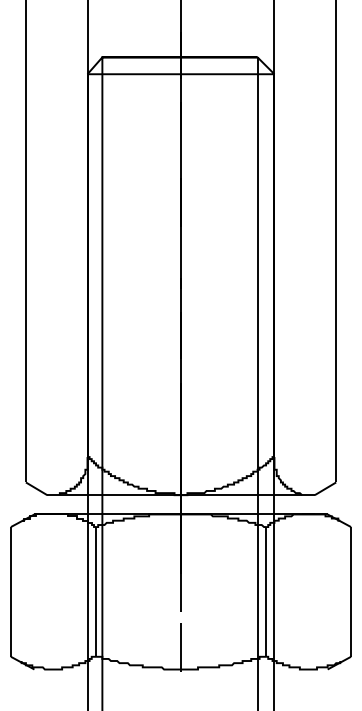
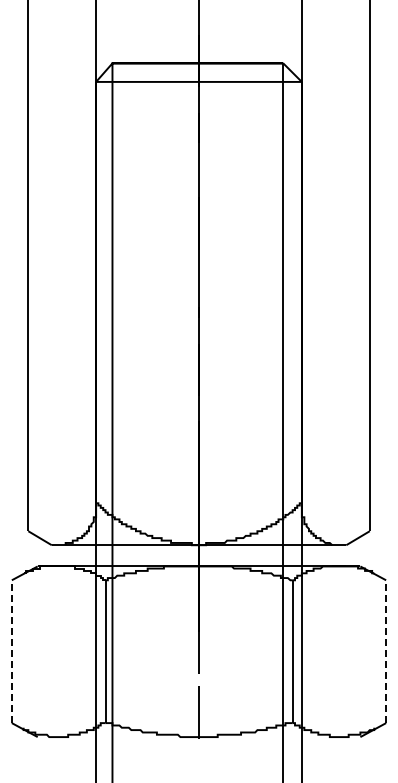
line: (10, 591) -> (11, 651), solid -> dashed
line: (351, 591) -> (386, 651), solid -> dashed

